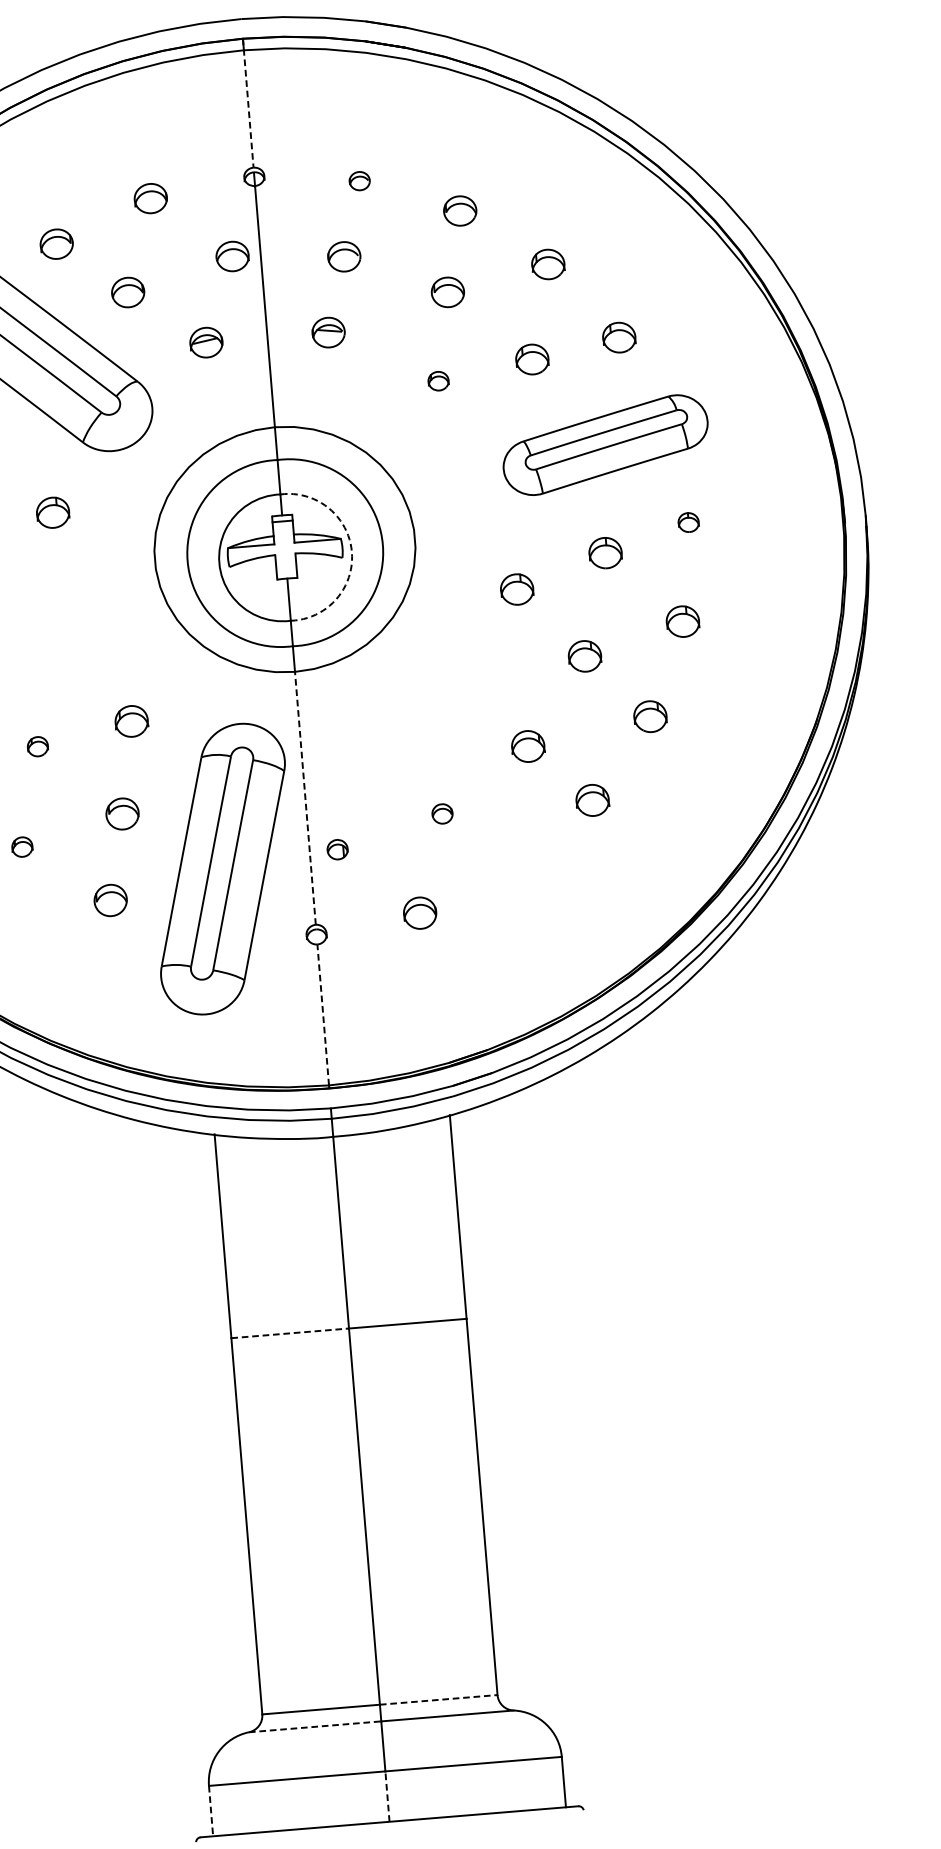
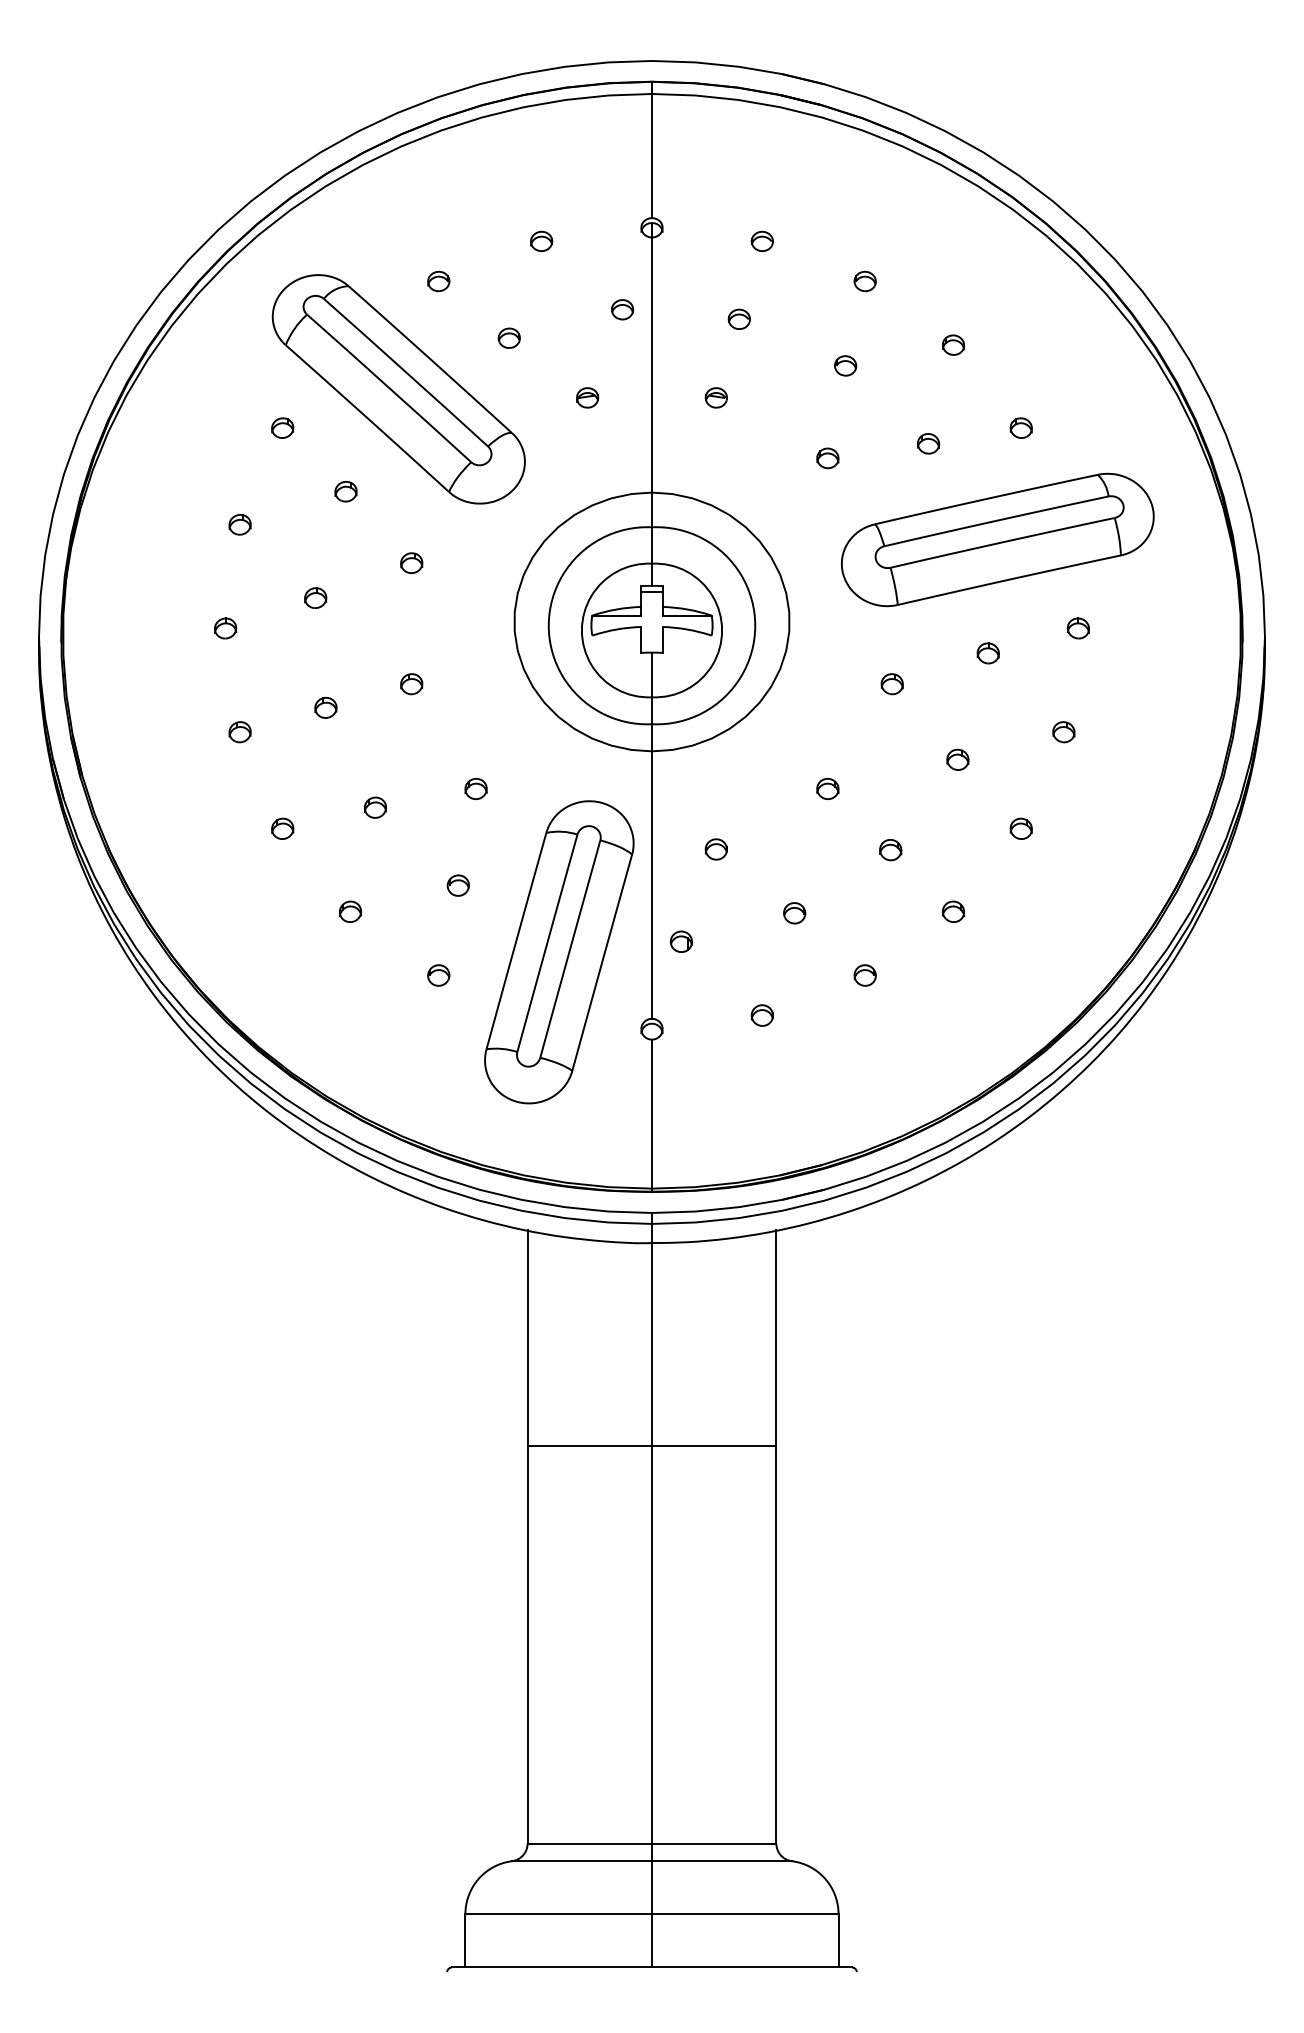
line: (247, 103) -> (651, 150), dashed -> solid
part: (150, 197) -> (541, 240), size x0.62
part: (459, 211) -> (864, 281), size x0.62
part: (56, 244) -> (438, 281), size x0.62
part: (343, 255) -> (738, 318), size x0.62
part: (232, 256) -> (622, 309), size x0.62
part: (548, 263) -> (953, 344), size x0.62
part: (127, 291) -> (508, 337), size x0.62
part: (448, 291) -> (845, 365), size x0.62
part: (327, 332) -> (715, 397), size x0.62
part: (618, 337) -> (1020, 427), size x0.62
part: (206, 342) -> (587, 397), size x0.62
part: (532, 359) -> (928, 443), size x0.62
part: (605, 444) -> (997, 539), size x1.43
part: (52, 512) -> (411, 562), size x0.62
arc: (352, 552) -> (722, 630), dashed -> solid
part: (604, 553) -> (987, 653), size x0.62
part: (516, 590) -> (891, 684), size x0.62
part: (682, 622) -> (1063, 732), size x0.62
part: (62, 627) -> (411, 684), added
part: (584, 655) -> (957, 759), size x0.62
part: (463, 693) -> (827, 788), added
part: (649, 716) -> (1020, 828), size x0.62
part: (131, 720) -> (475, 788), size x0.62
part: (528, 747) -> (890, 850), size x0.62
part: (362, 759) -> (715, 849), added
line: (304, 798) -> (651, 885), dashed -> solid
part: (592, 799) -> (953, 911), size x0.62
part: (121, 813) -> (457, 885), size x0.62
part: (513, 867) -> (864, 975), added
part: (110, 900) -> (438, 975), size x0.62
part: (419, 913) -> (761, 1015), size x0.62
line: (322, 1015) -> (651, 1114), dashed -> solid
line: (290, 1333) -> (590, 1445), dashed -> solid
line: (439, 1699) -> (714, 1843), dashed -> solid
line: (315, 1727) -> (582, 1861), dashed -> solid
line: (386, 1796) -> (651, 1940), dashed -> solid
line: (211, 1810) -> (465, 1940), dashed -> solid

